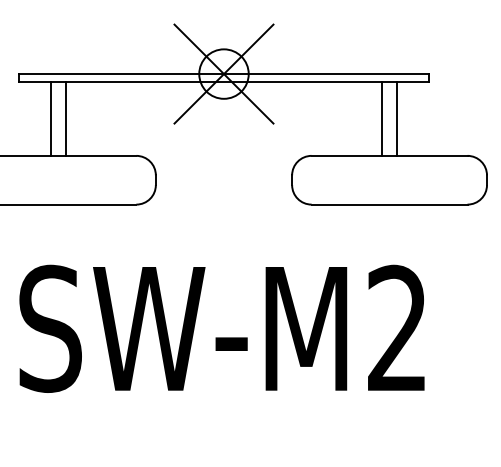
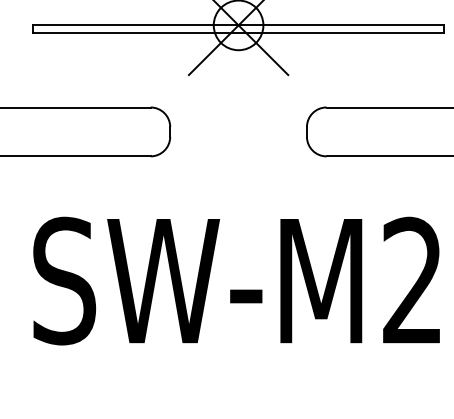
line: (50, 118) -> (64, 69), removed
line: (66, 118) -> (80, 69), removed
line: (381, 118) -> (396, 69), removed
line: (397, 118) -> (412, 69), removed

